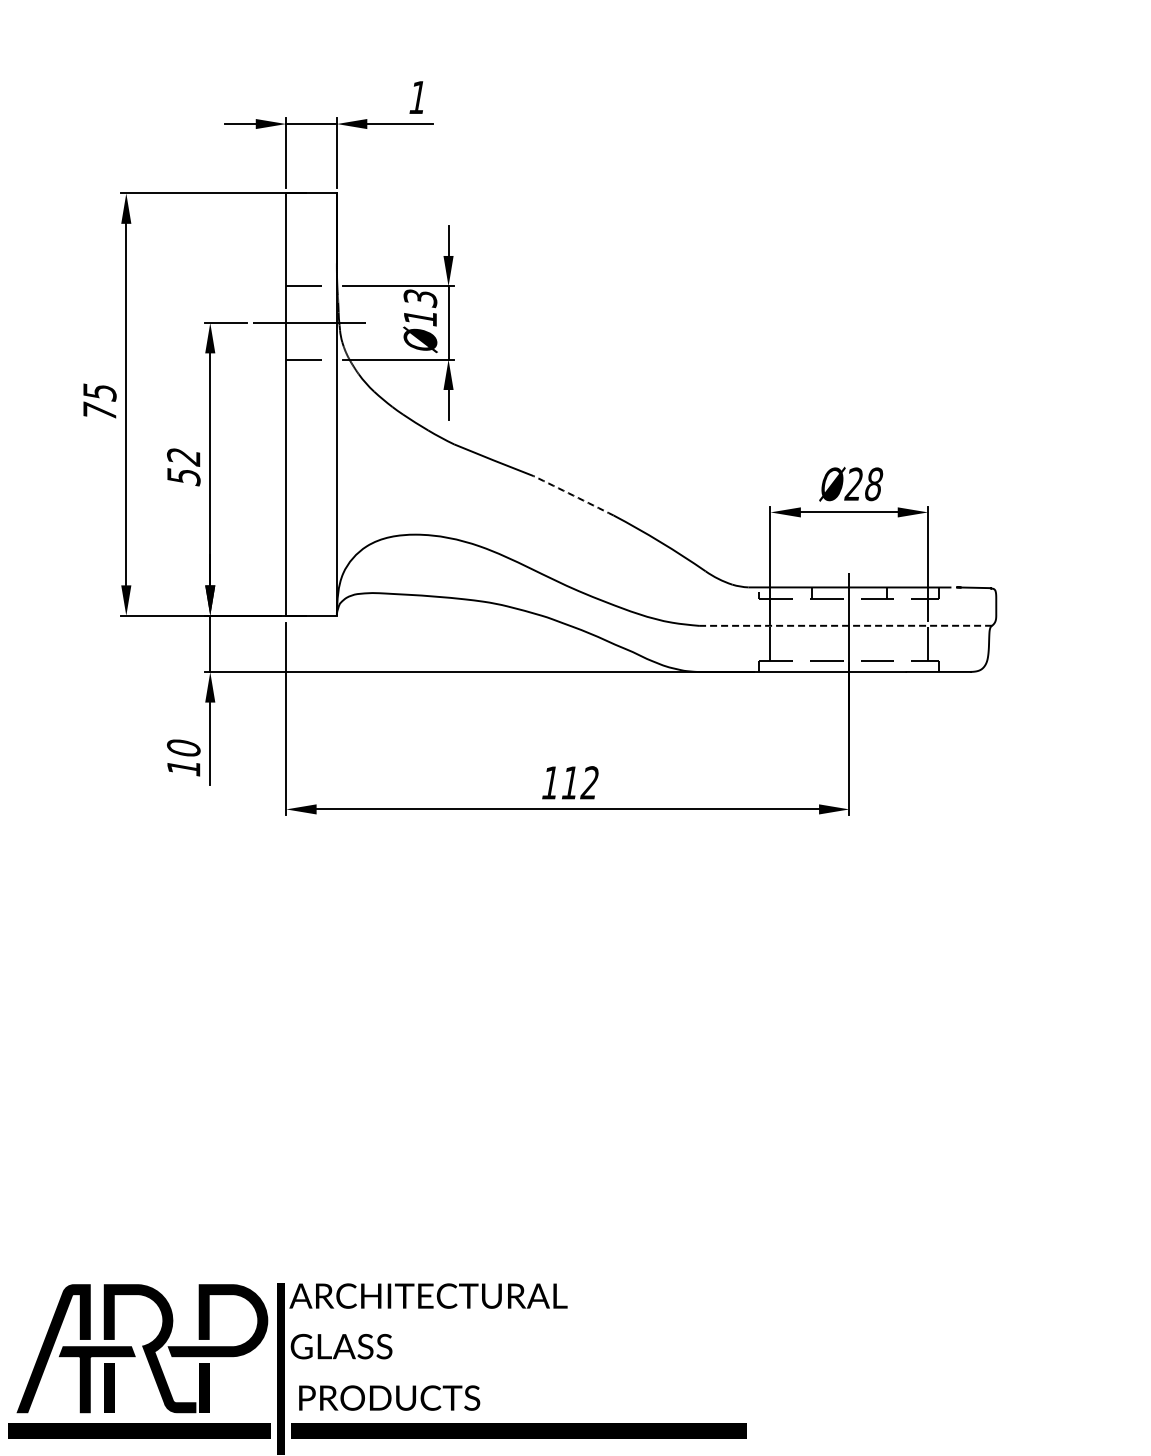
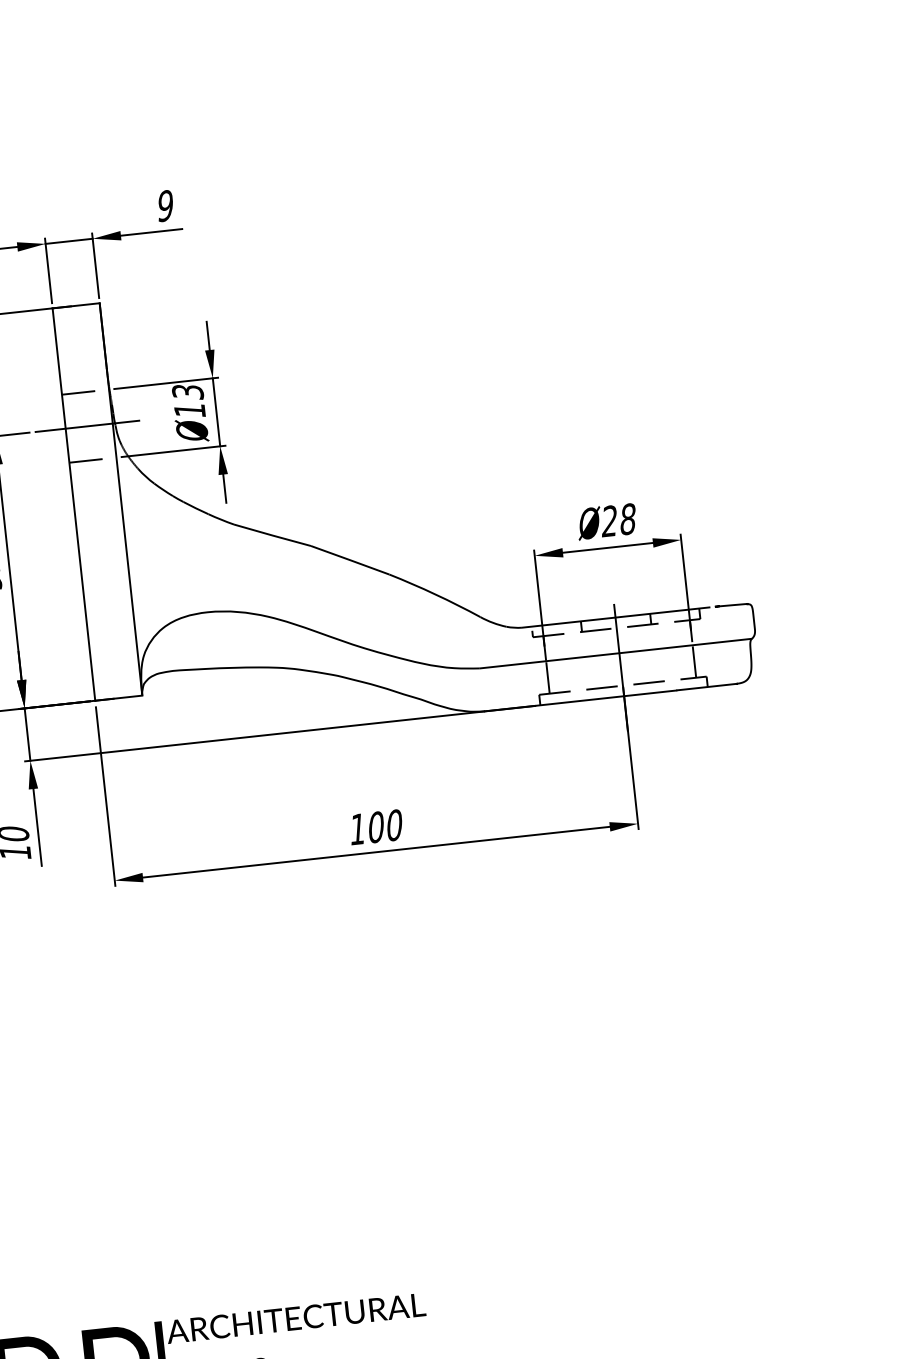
text: (417, 97) -> (164, 205), 1 -> 9
arc: (573, 495) -> (350, 559), dashed -> solid
line: (845, 625) -> (615, 653), dashed -> solid
text: (580, 782) -> (385, 825), 112 -> 100

